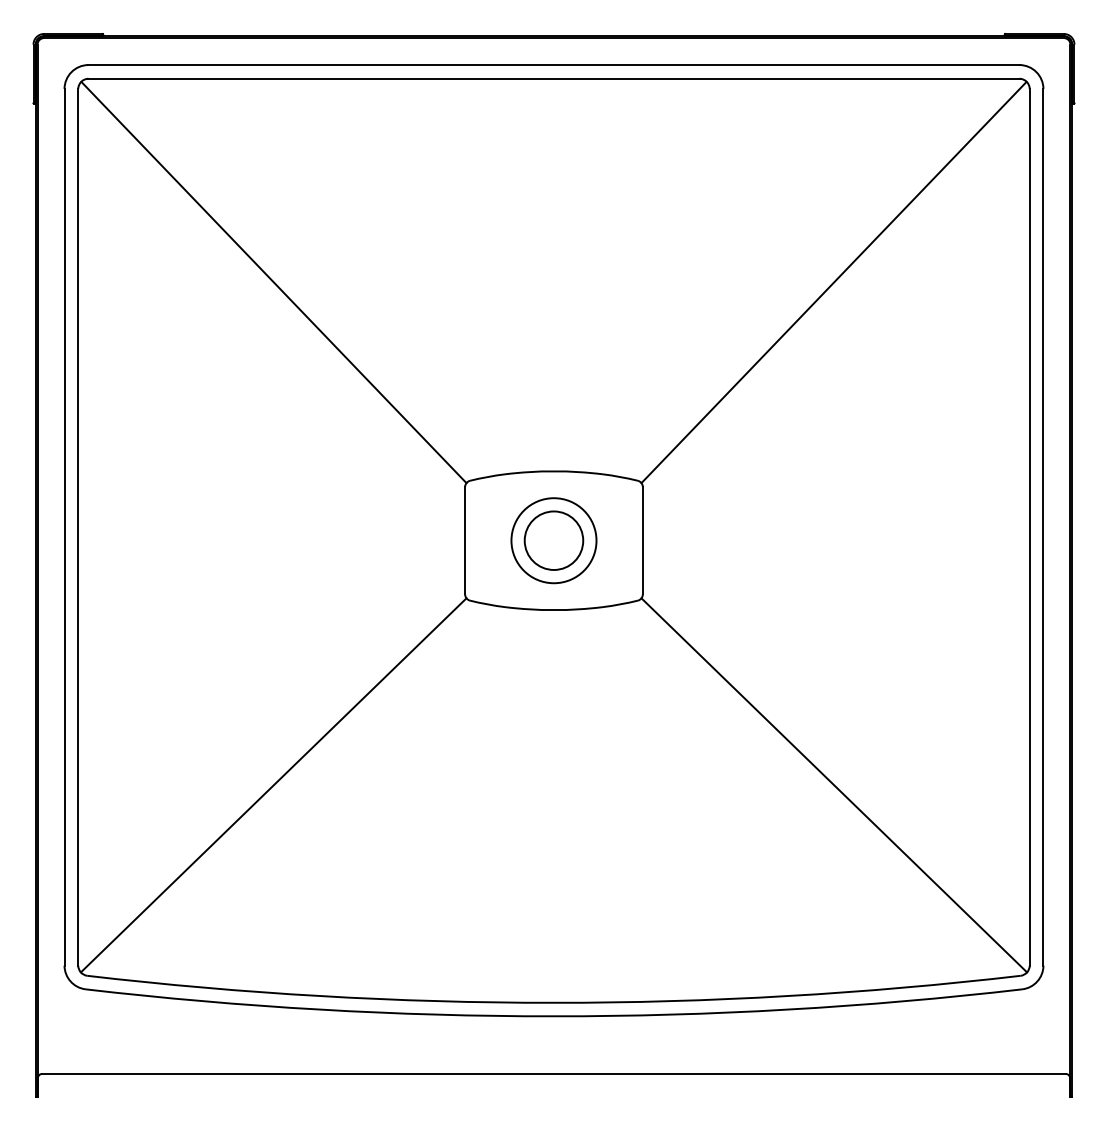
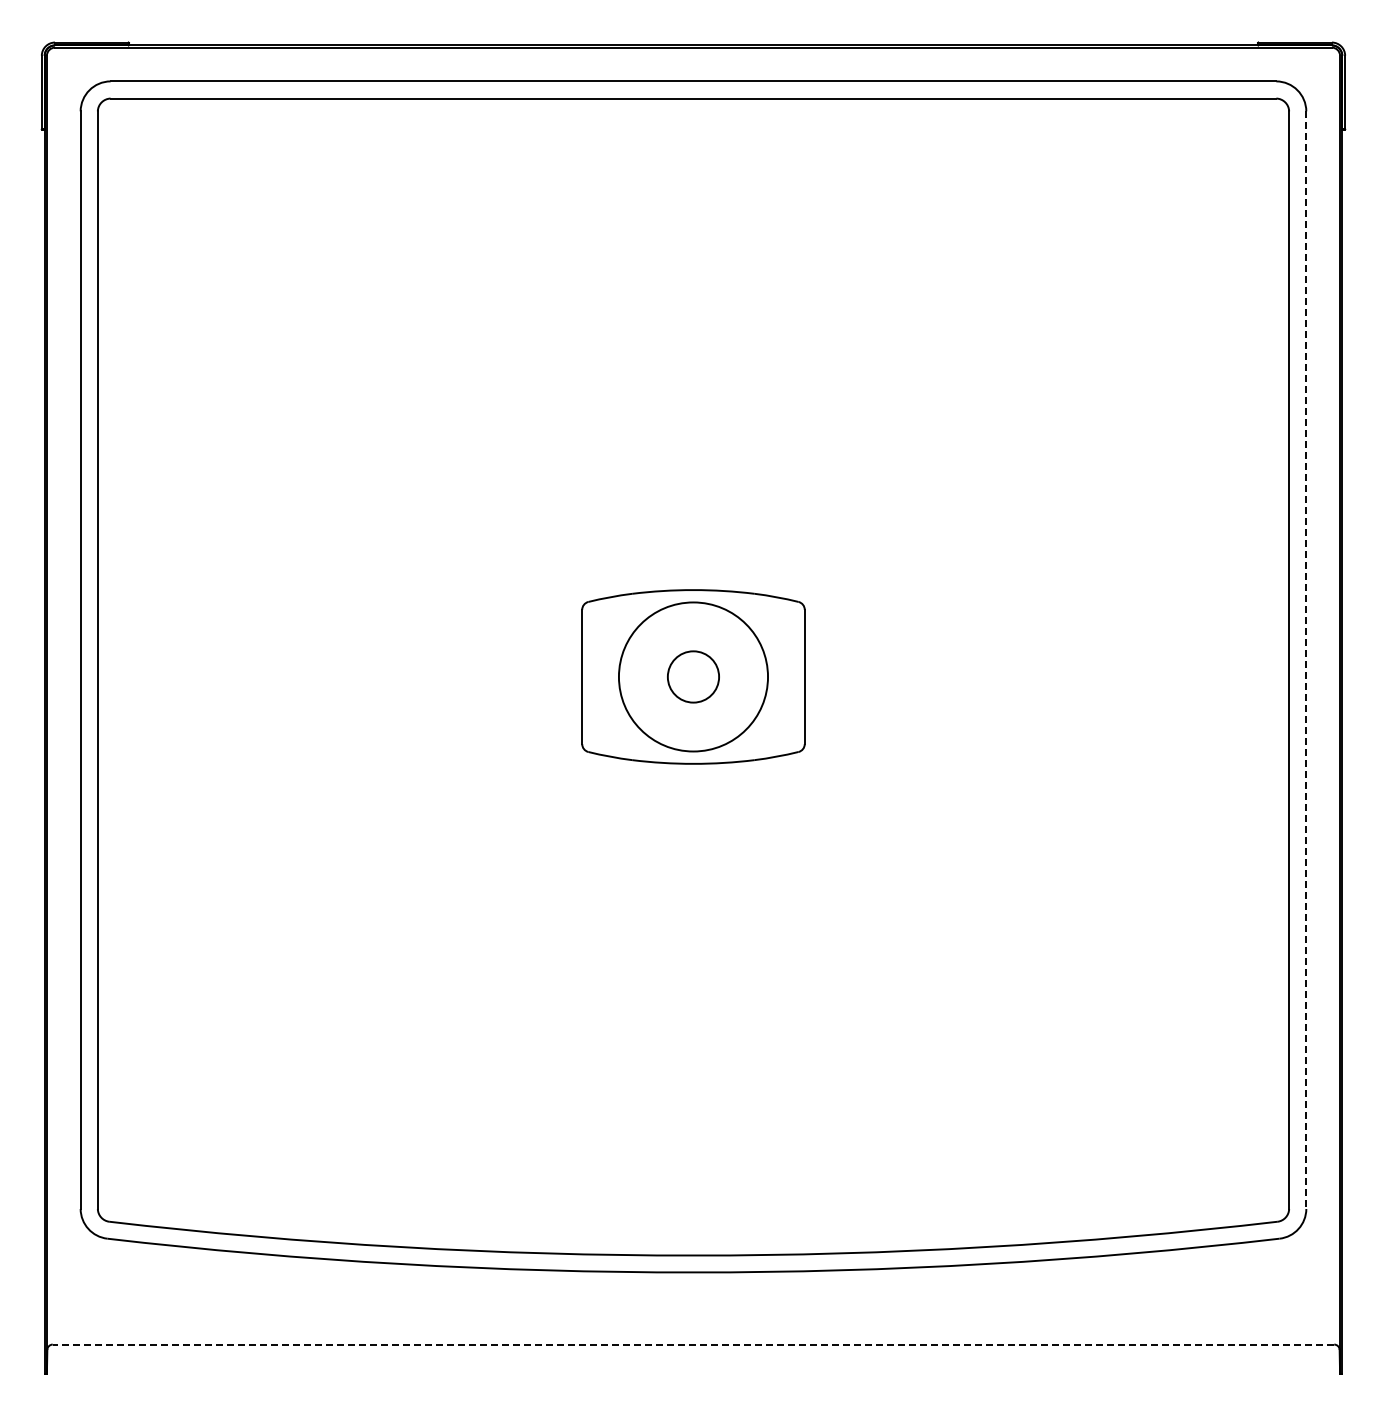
line: (273, 282) -> (342, 353), removed
line: (834, 282) -> (1044, 353), removed
line: (1043, 527) -> (1306, 660), solid -> dashed
circle: (554, 540) -> (693, 676), size x0.7
circle: (554, 540) -> (693, 676), size x1.4
line: (273, 785) -> (342, 983), removed
line: (834, 785) -> (1044, 983), removed
line: (554, 1073) -> (693, 1344), solid -> dashed

